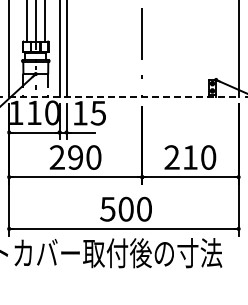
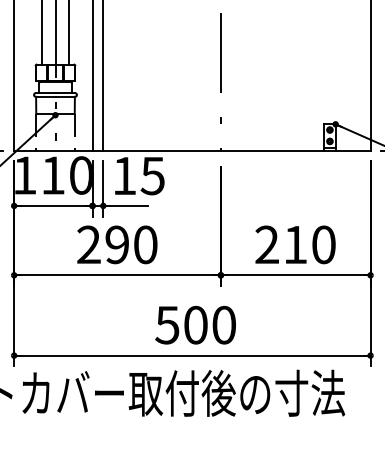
line: (123, 96) -> (191, 150), dashed -> solid

